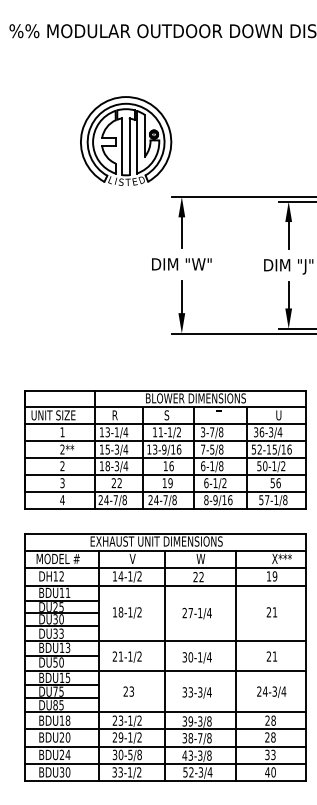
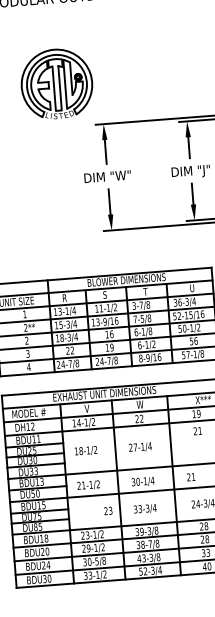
text: (271, 612) -> (197, 431), moved
text: (271, 656) -> (190, 477), moved
text: (128, 691) -> (108, 510), moved

